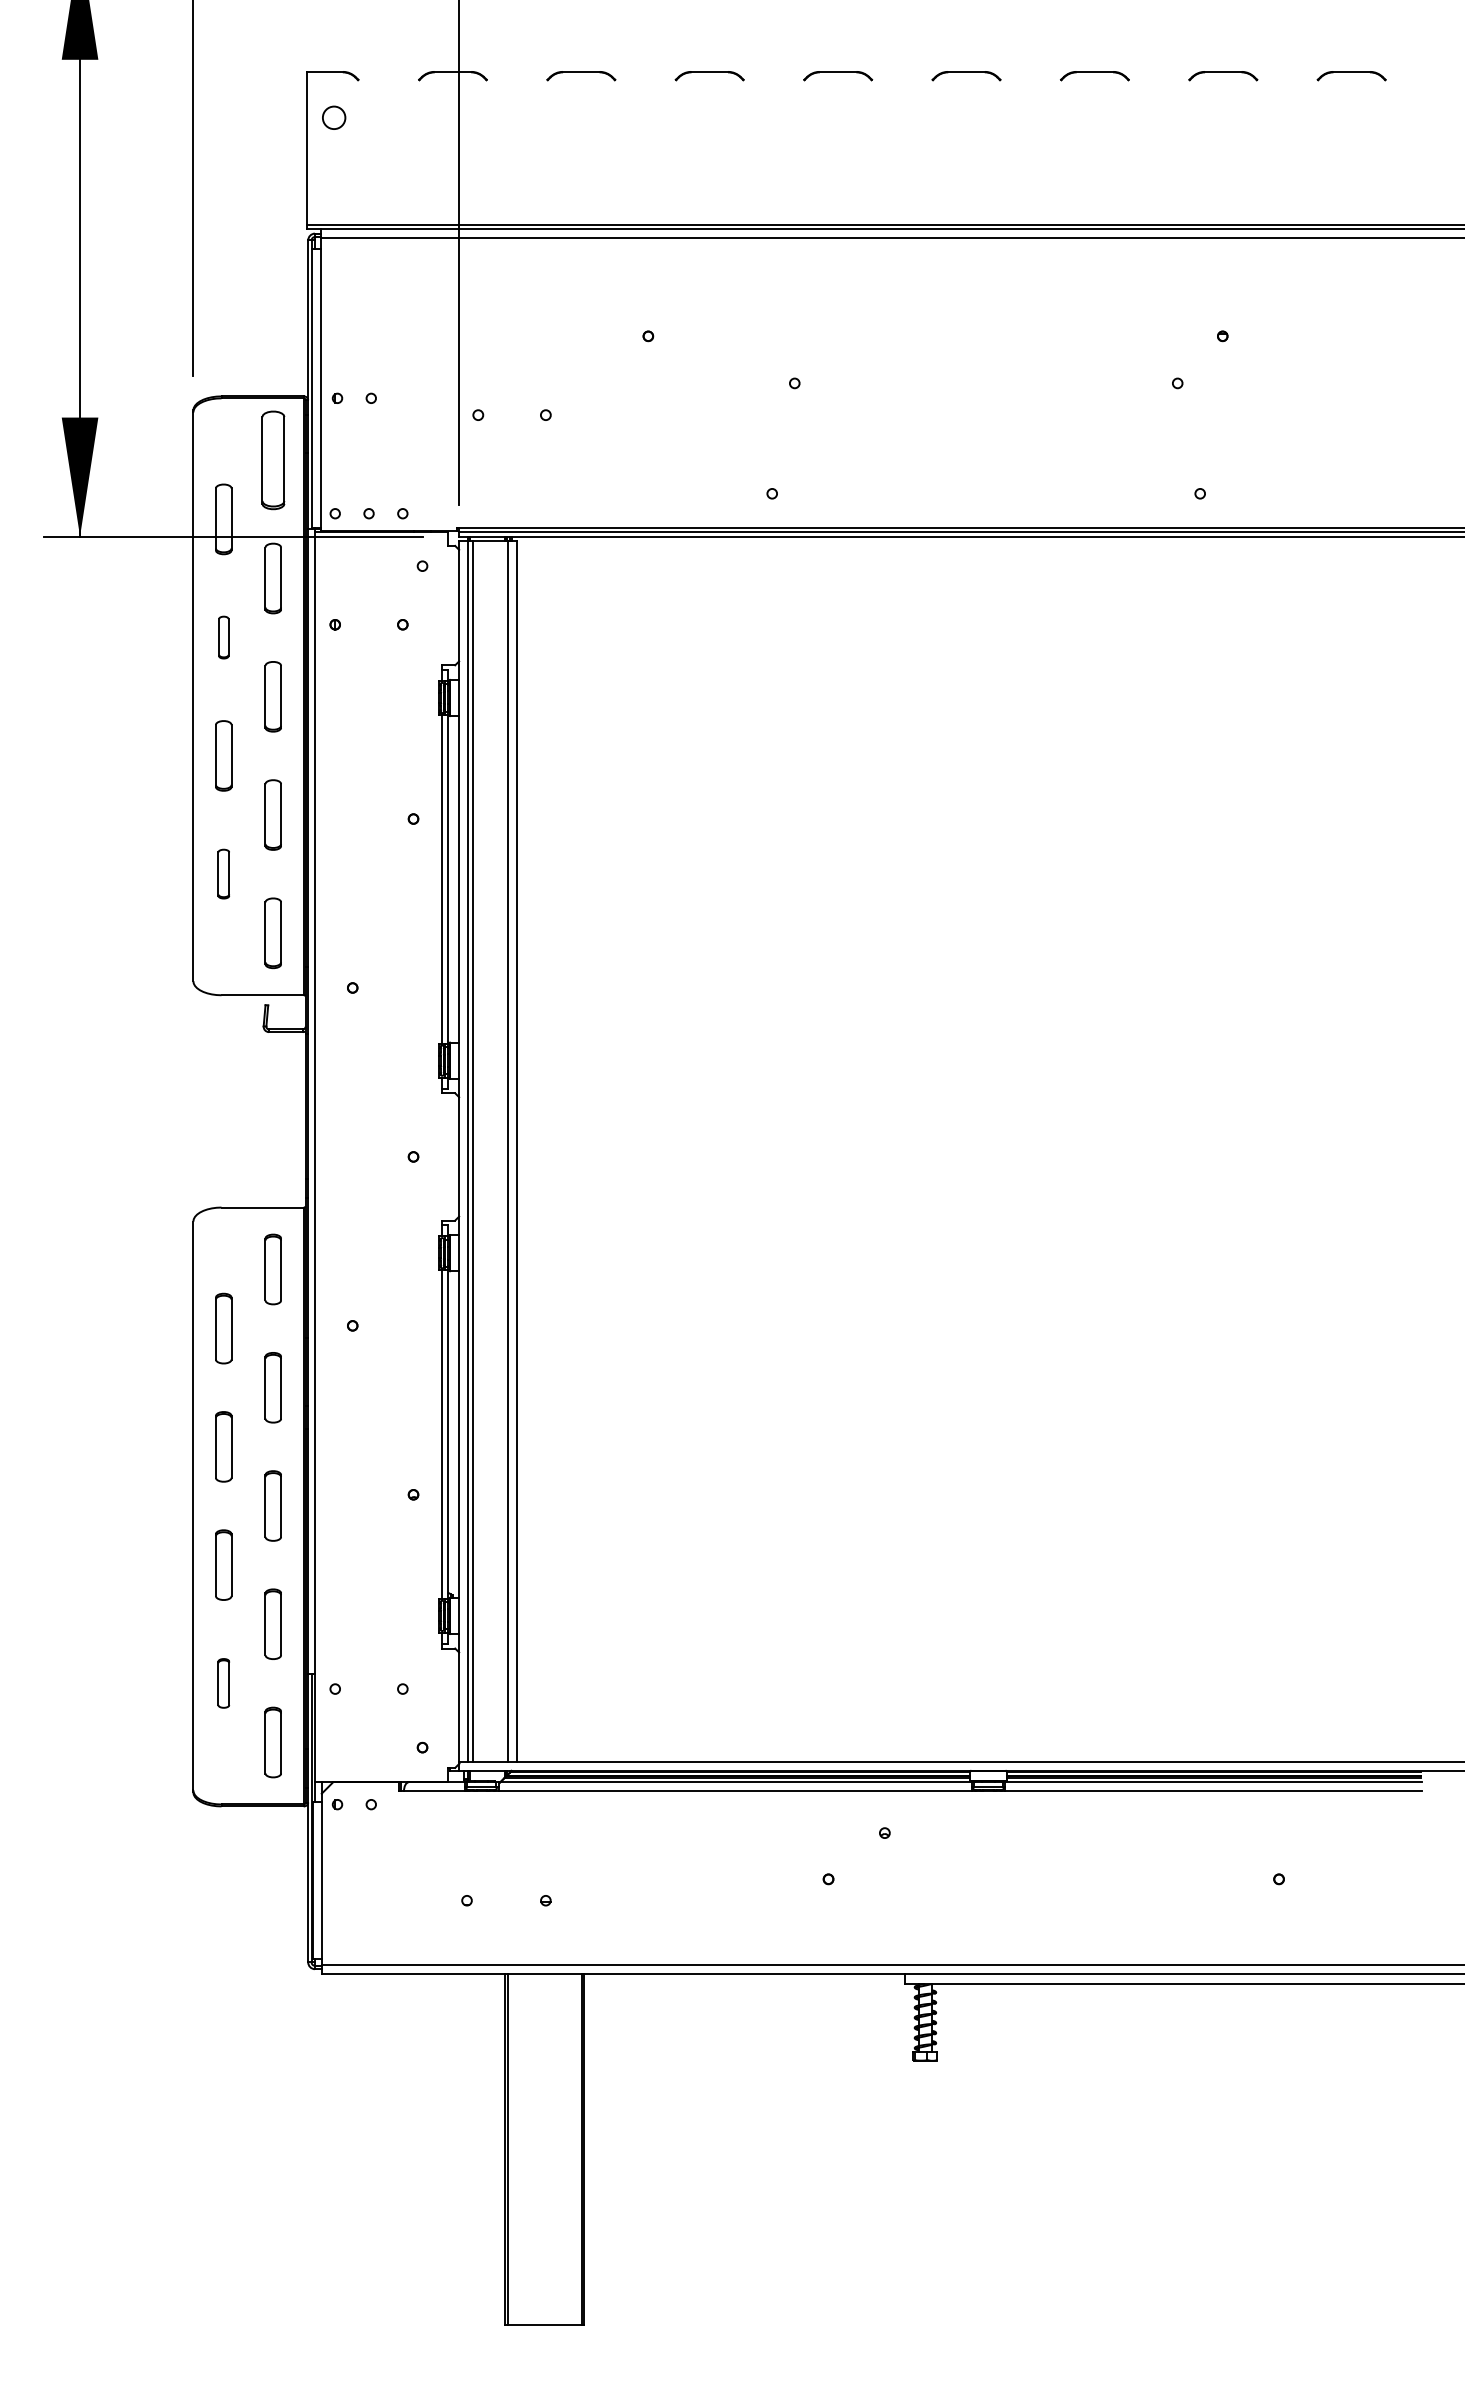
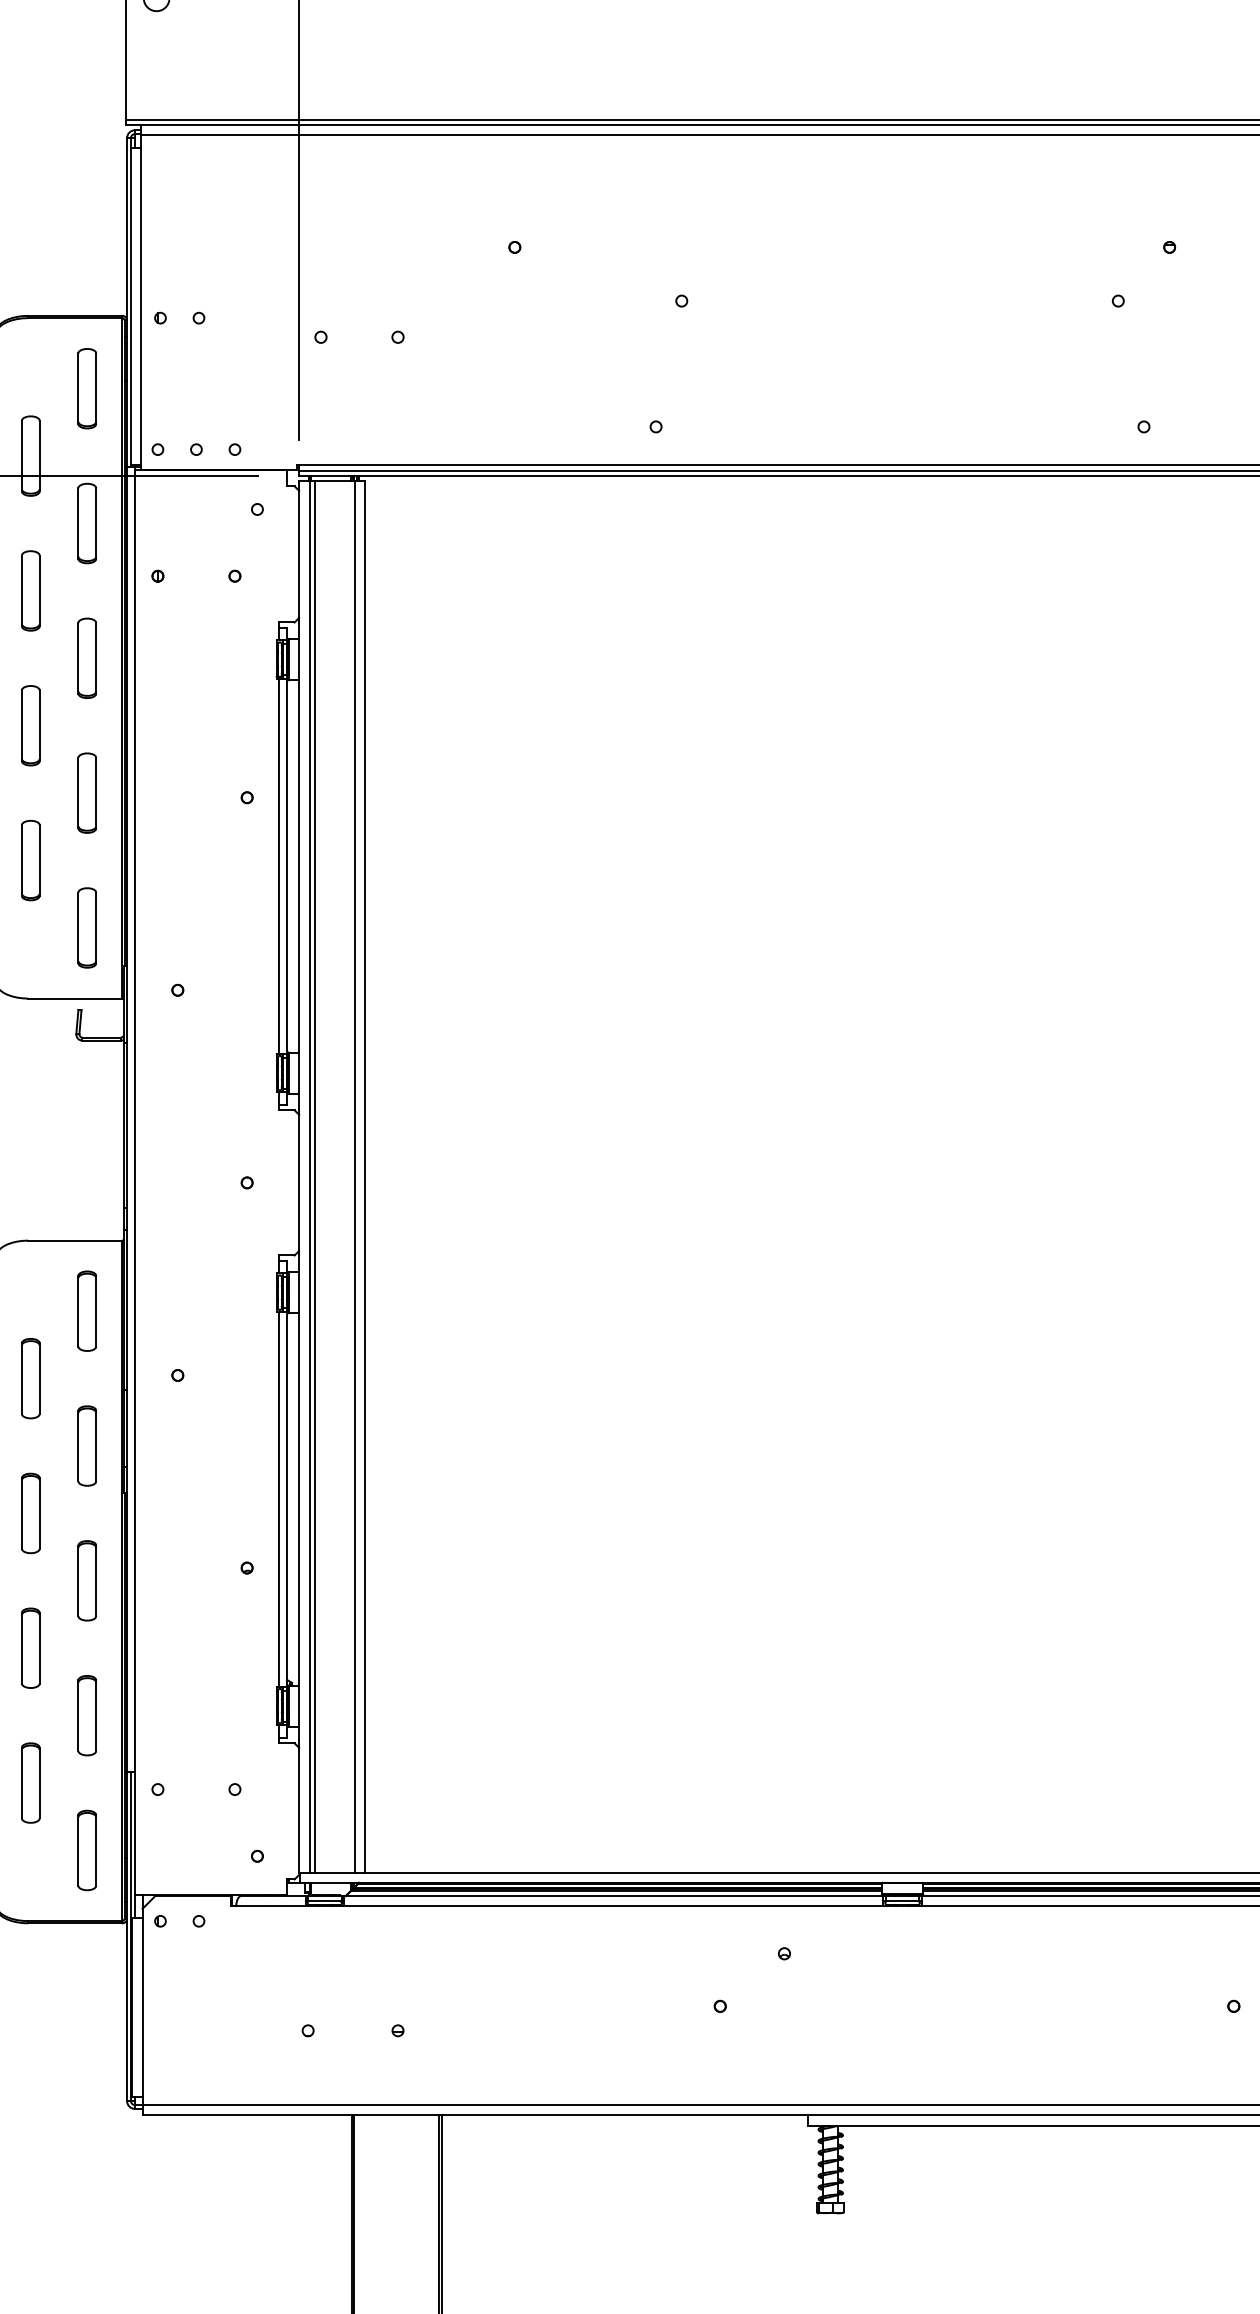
part: (272, 459) -> (86, 387), size x0.71
part: (223, 637) -> (30, 590), size x1.67
part: (223, 873) -> (30, 859), size x1.43
part: (223, 1683) -> (30, 1783), size x1.43

